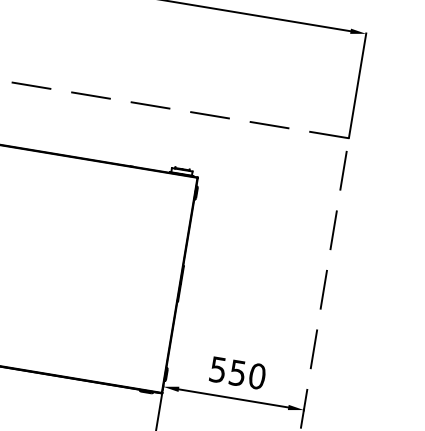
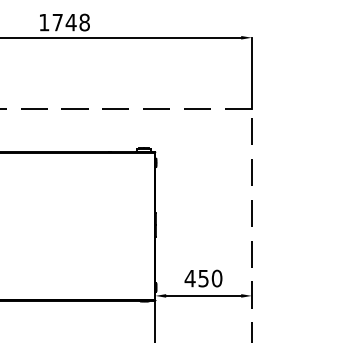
text: (217, 369) -> (189, 278), 550 -> 450

